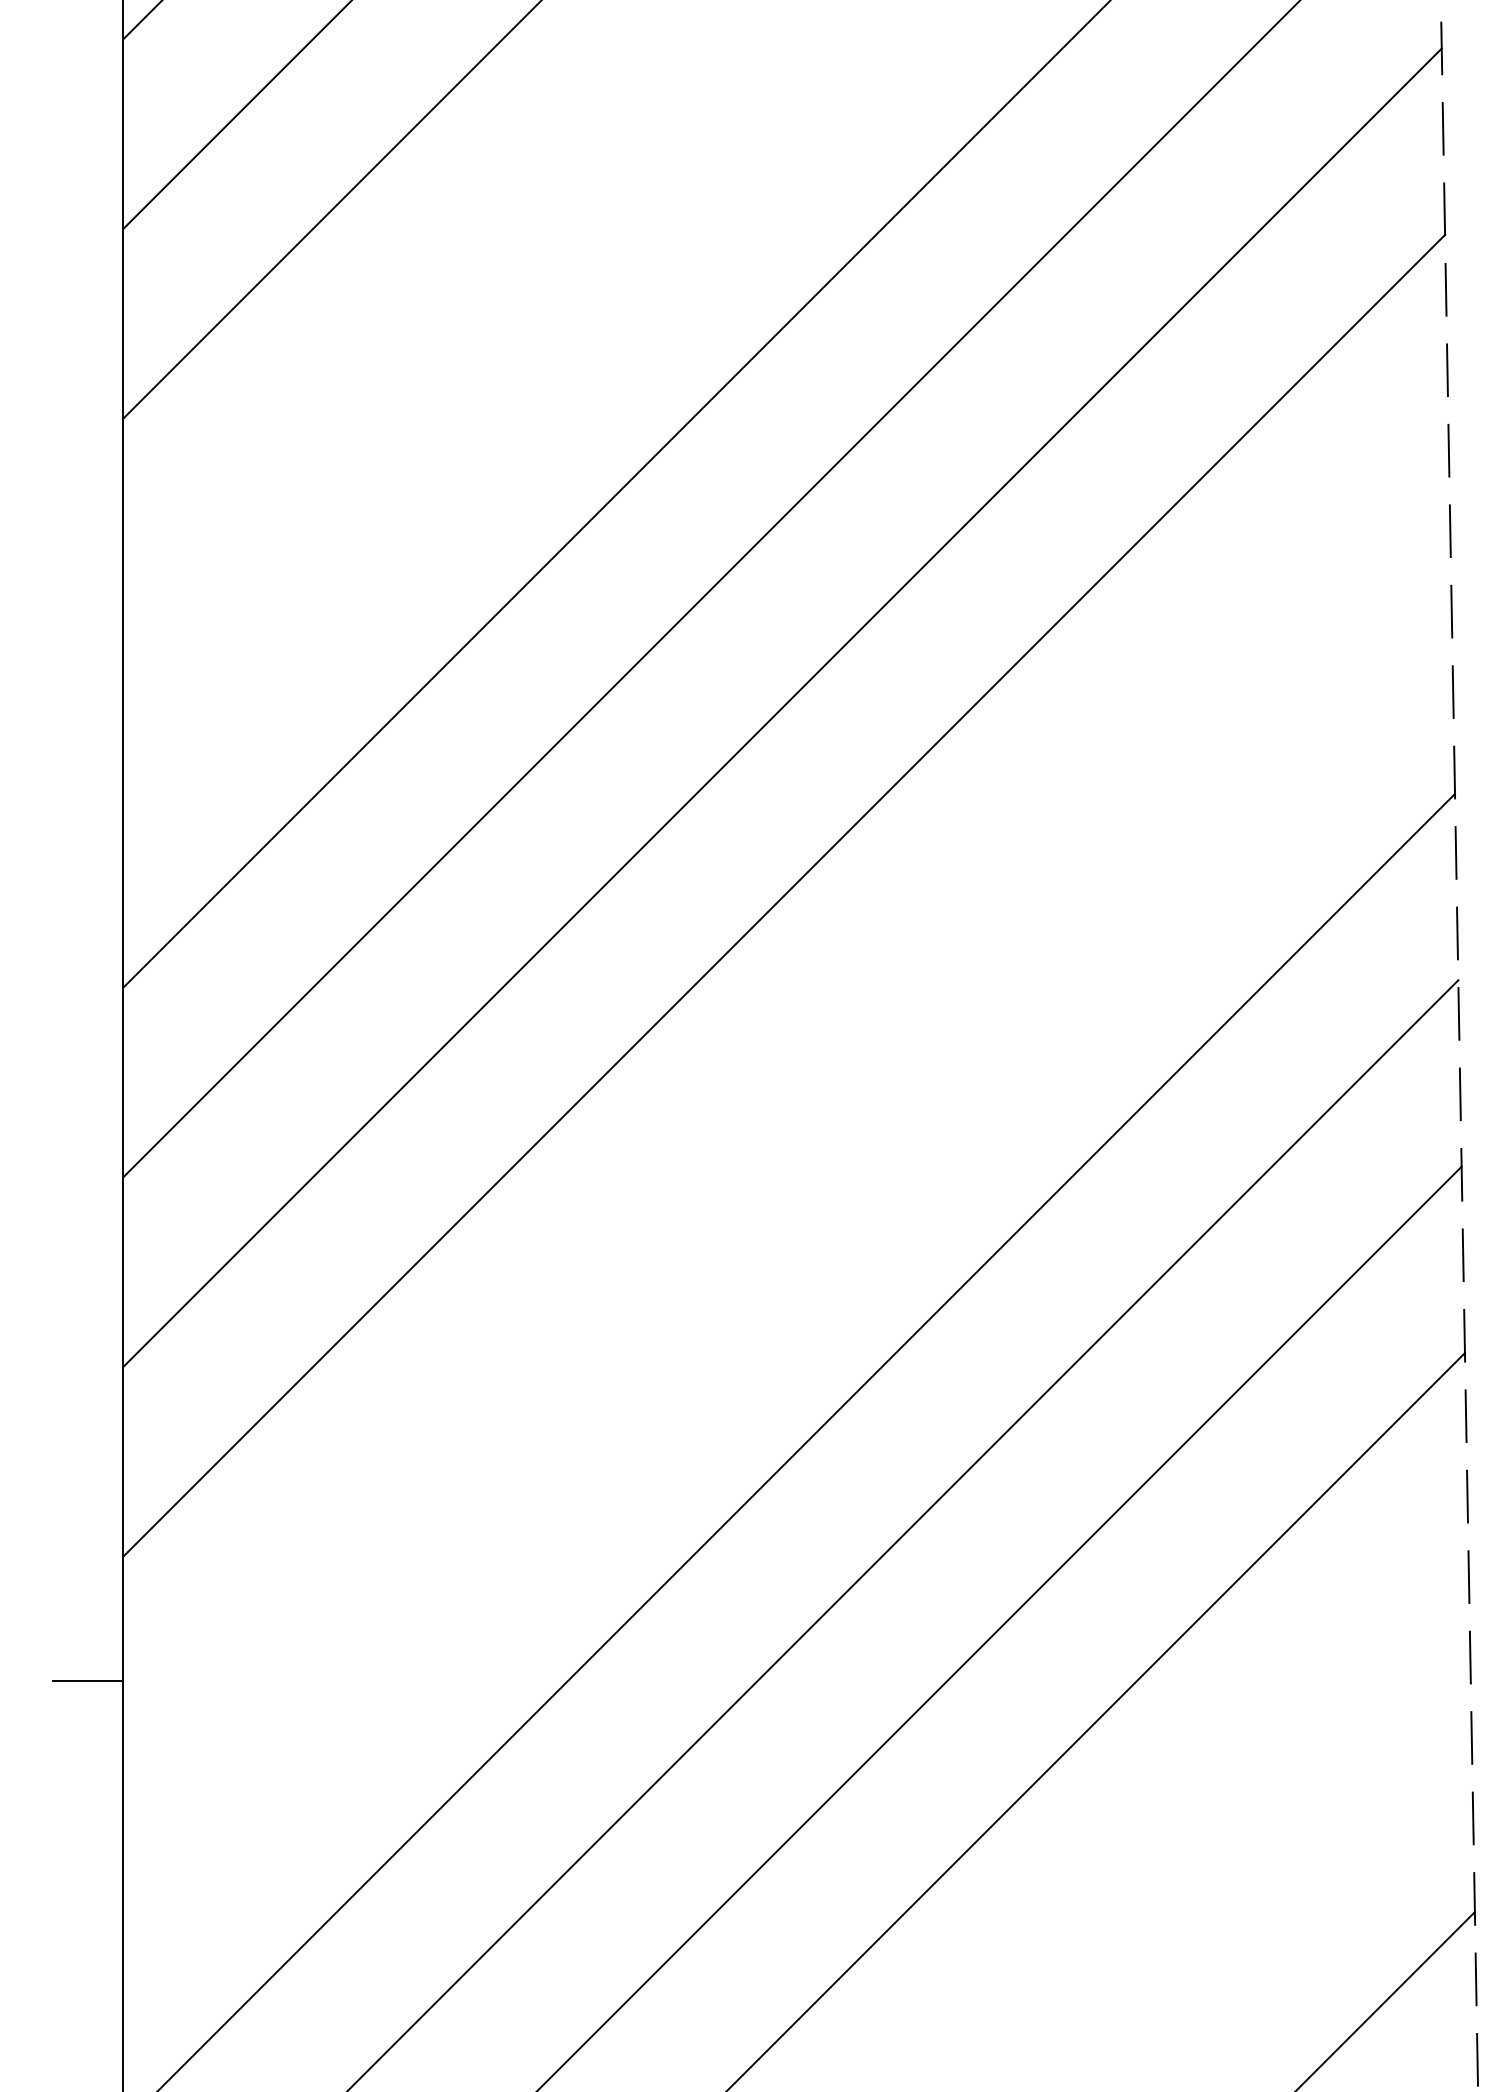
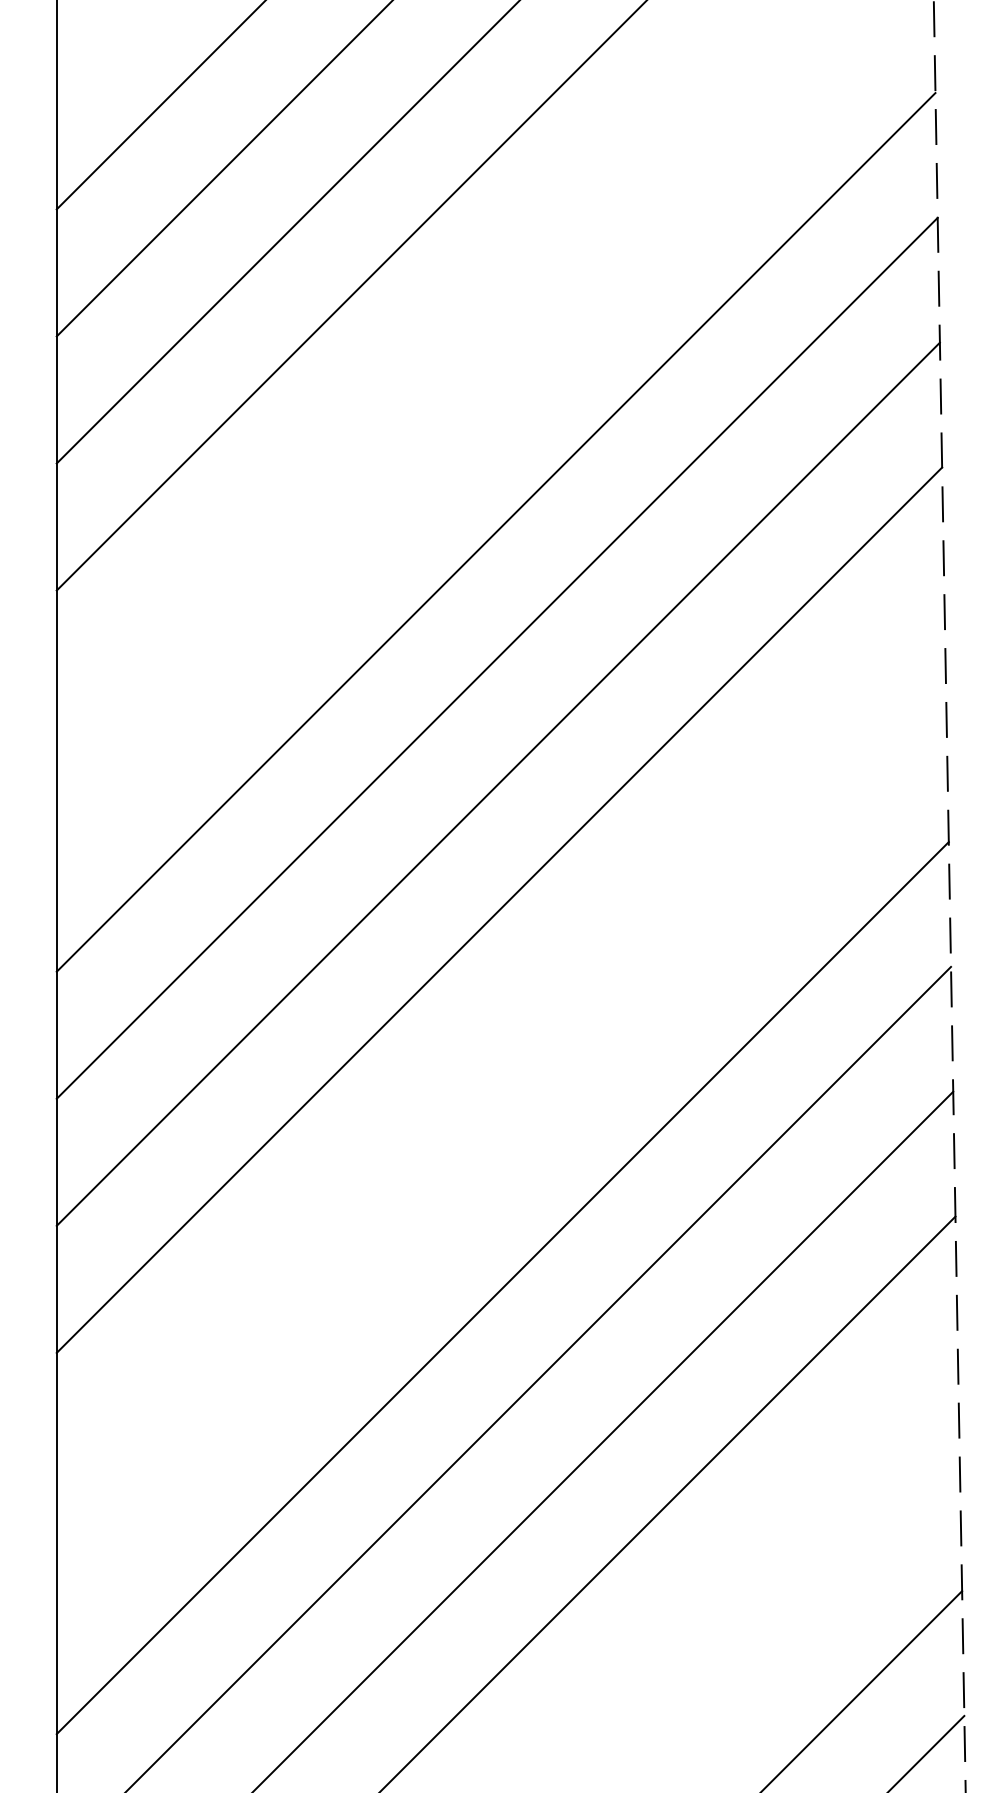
line: (87, 1681) -> (32, 1436), removed

